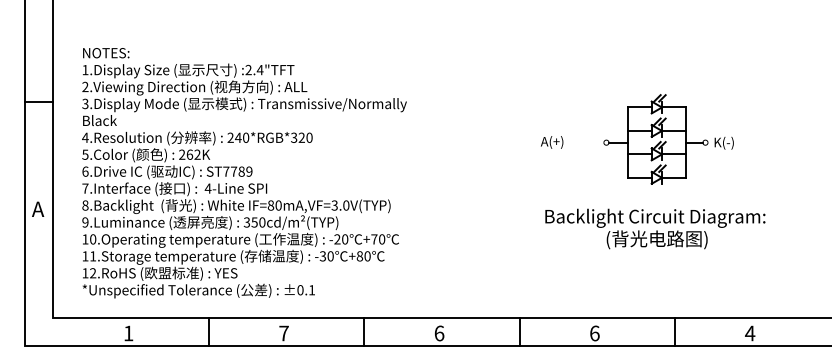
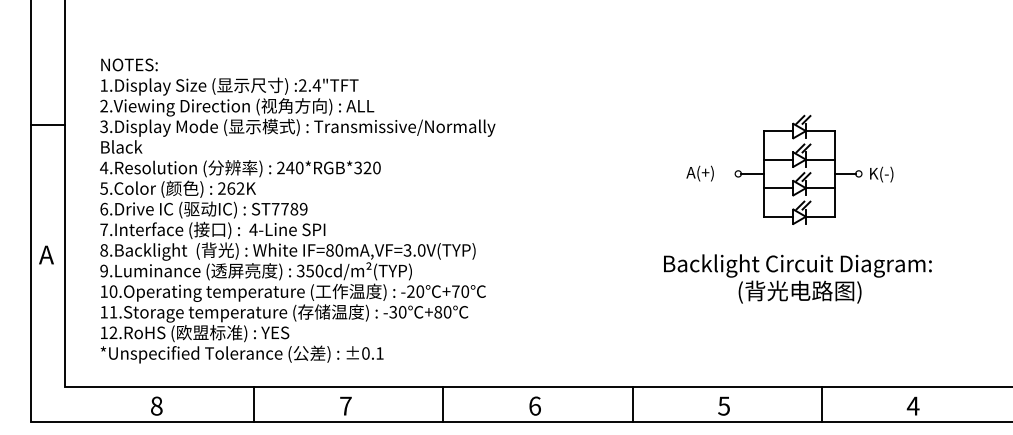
text: (552, 142) -> (700, 173), moved
text: (128, 333) -> (156, 406), 1 -> 8
text: (594, 333) -> (723, 406), 6 -> 5

